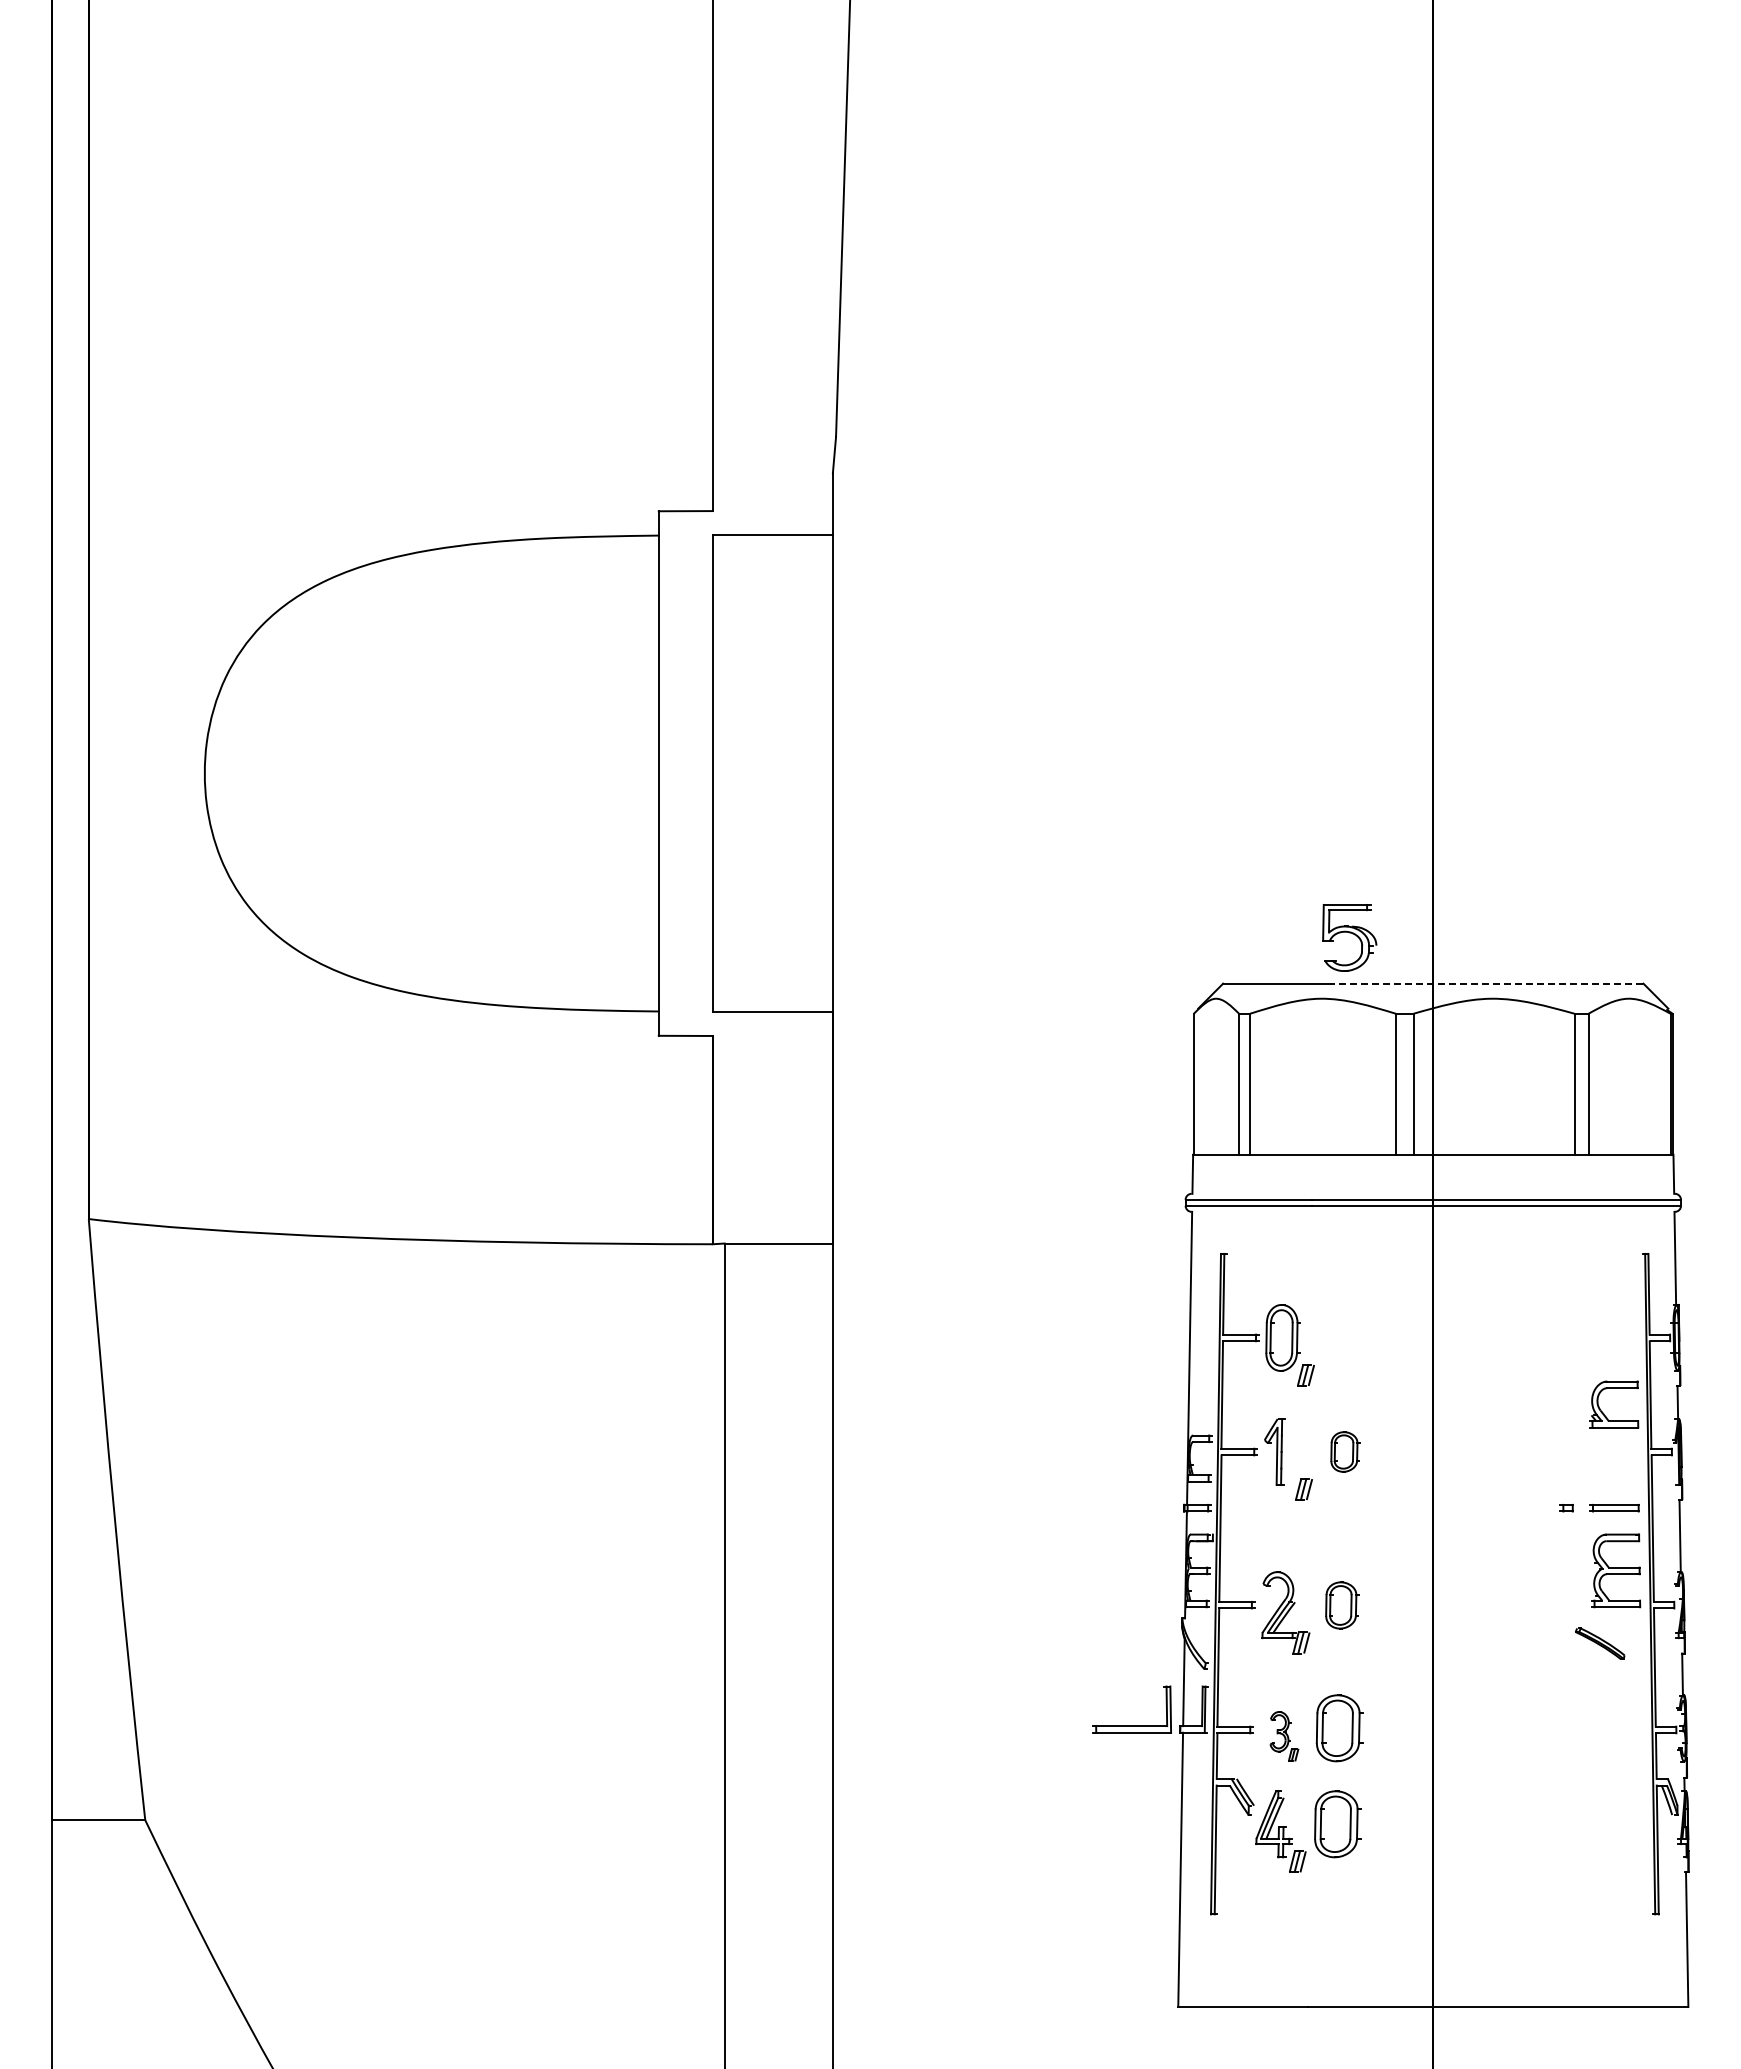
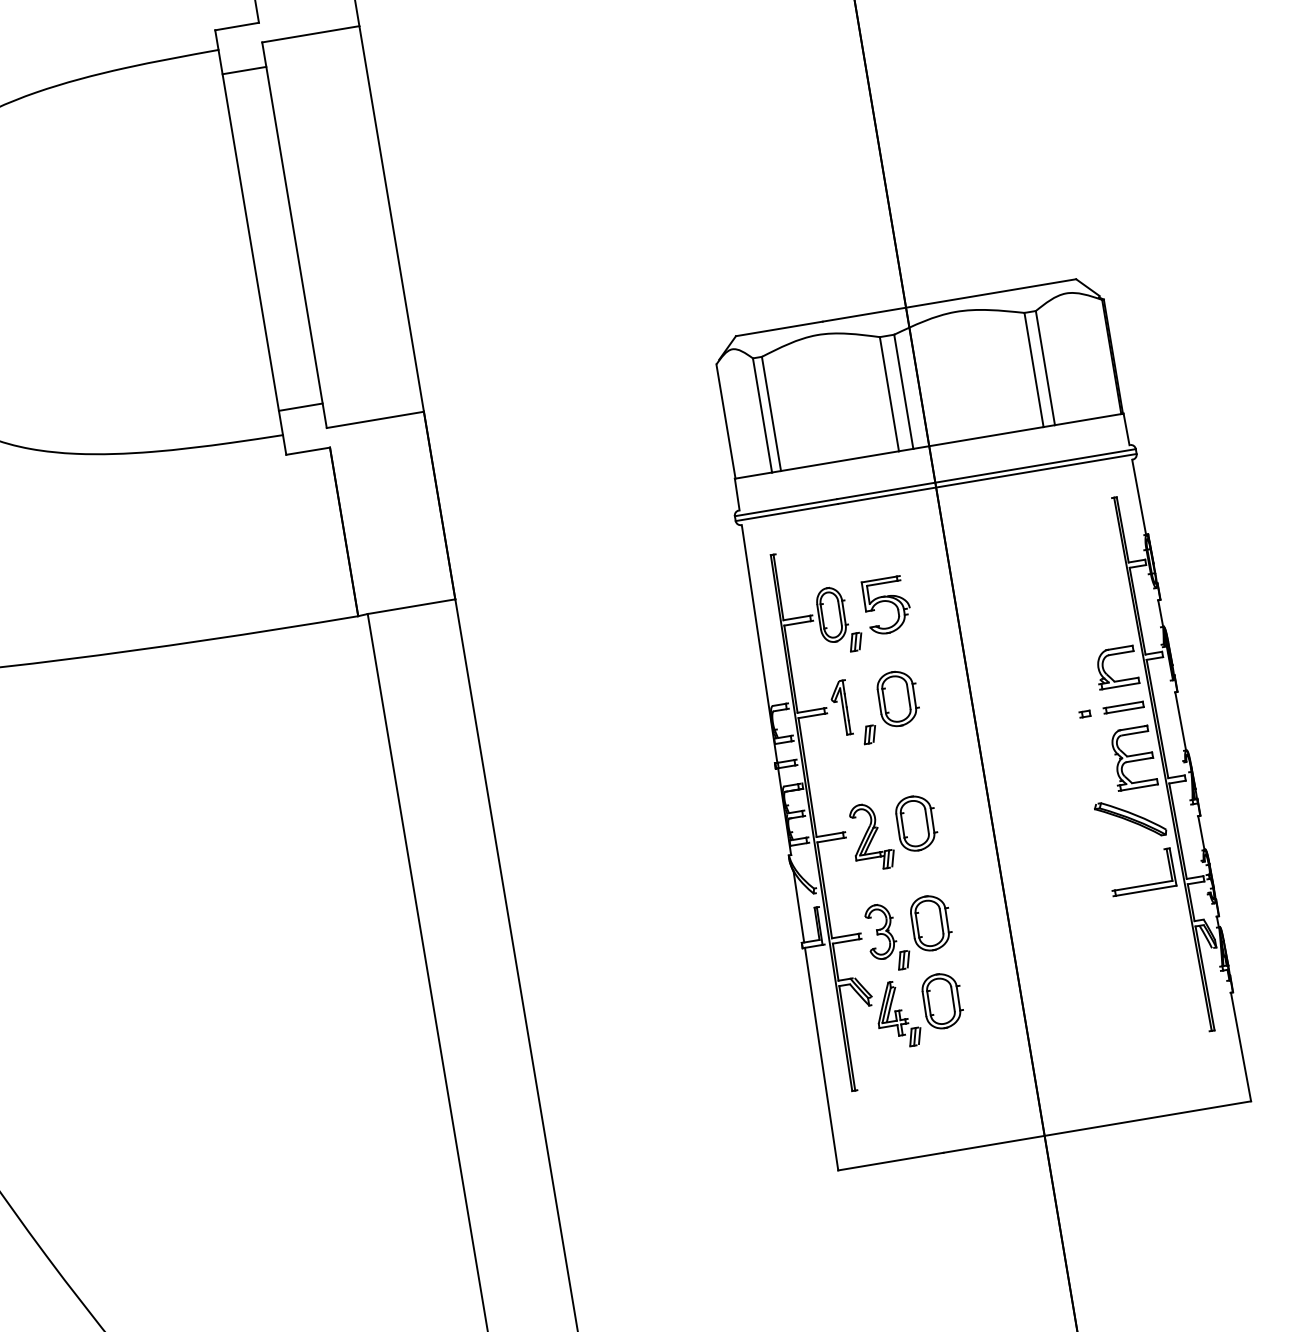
line: (685, 565) -> (244, 70), added
part: (1349, 937) -> (886, 605), moved
line: (685, 981) -> (300, 407), added
line: (1486, 983) -> (949, 300), dashed -> solid
part: (1604, 1413) -> (1110, 676), moved
part: (1345, 1451) -> (898, 698), size x1.67
part: (1342, 1605) -> (916, 823), size x1.43
part: (1599, 1643) -> (1129, 819), size x1.67
part: (1131, 1725) -> (1143, 885), moved
part: (1284, 1736) -> (887, 937), size x1.67

